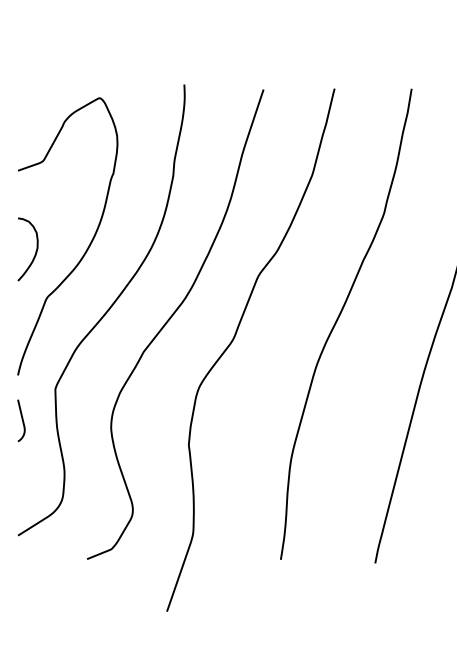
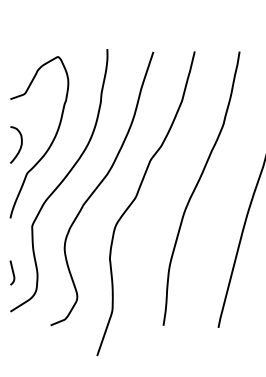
curve: (21, 420) -> (12, 272), moved

